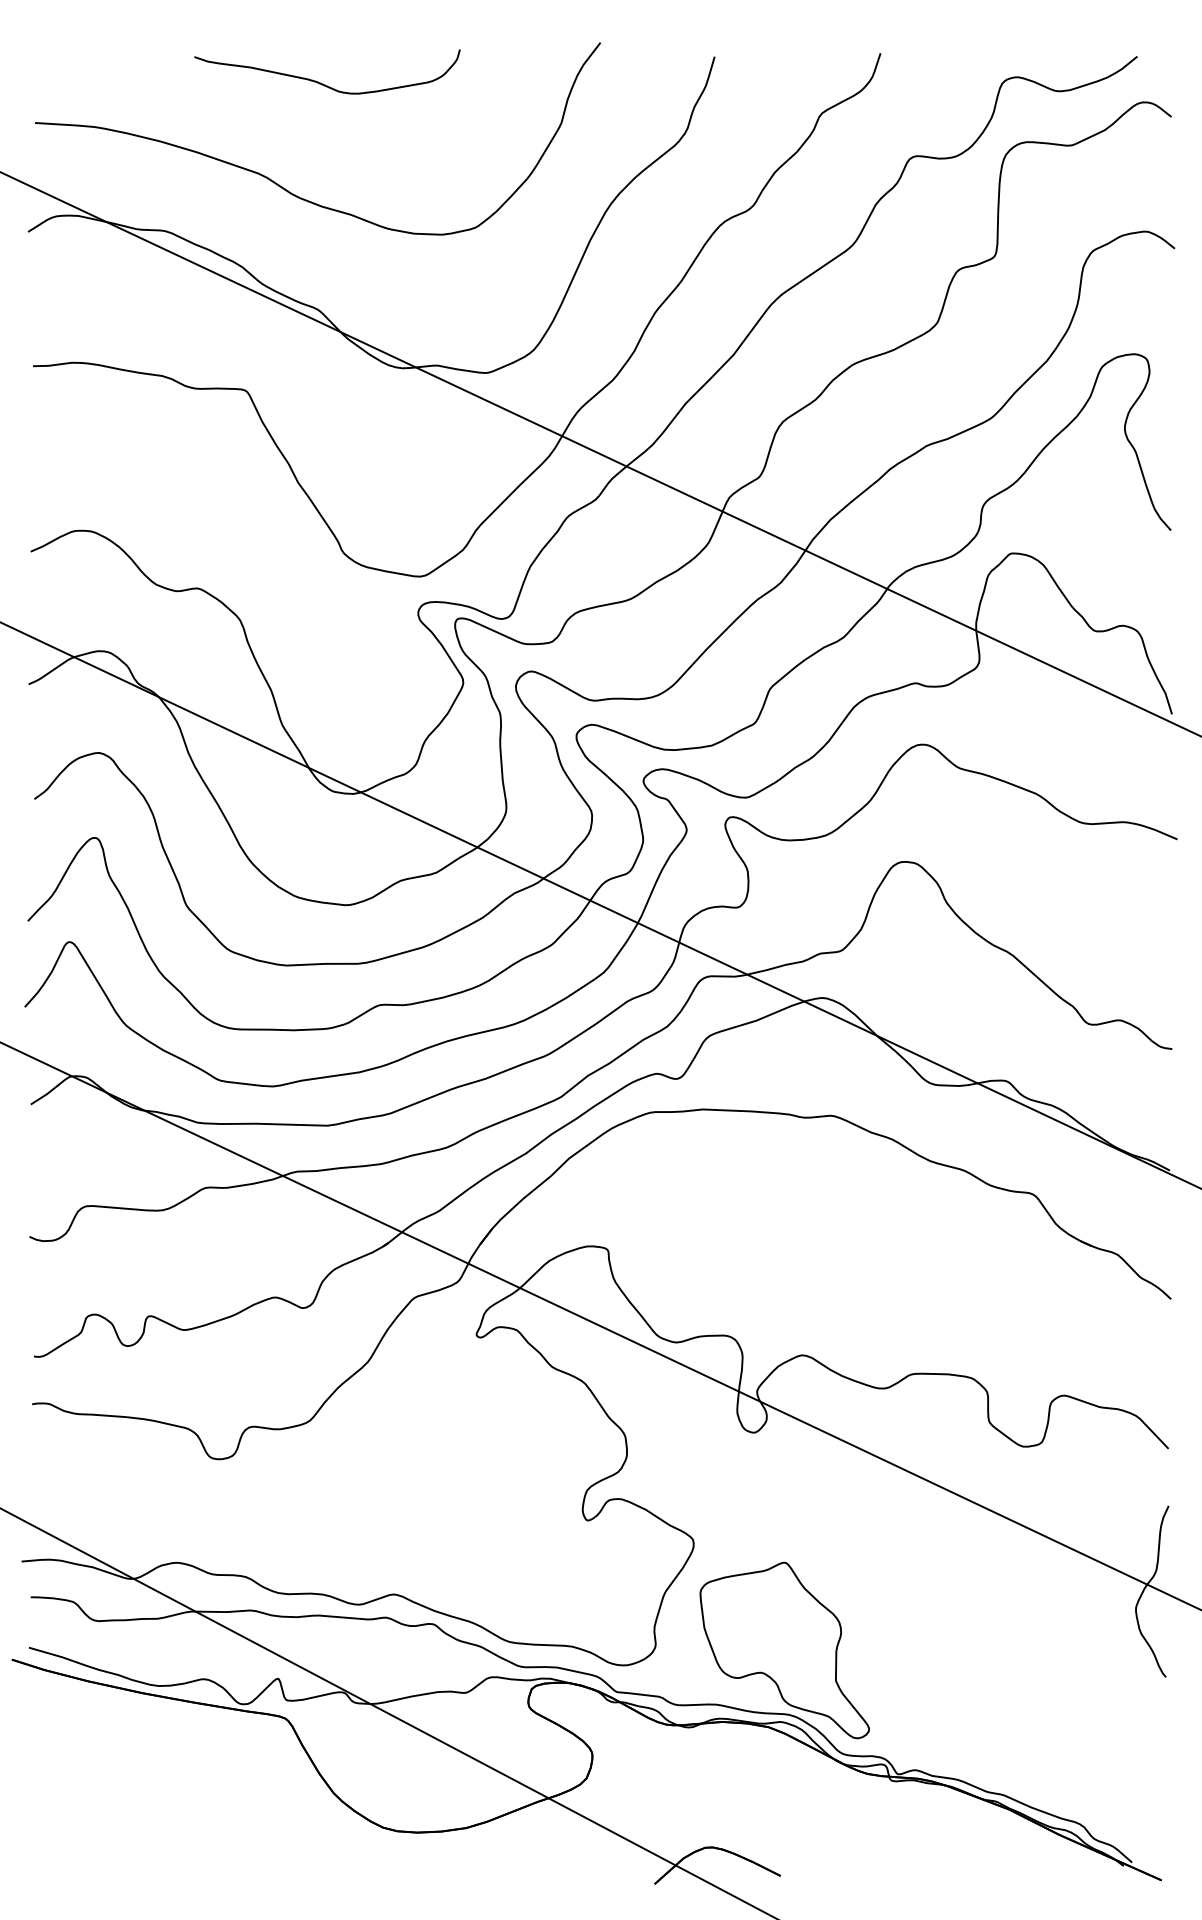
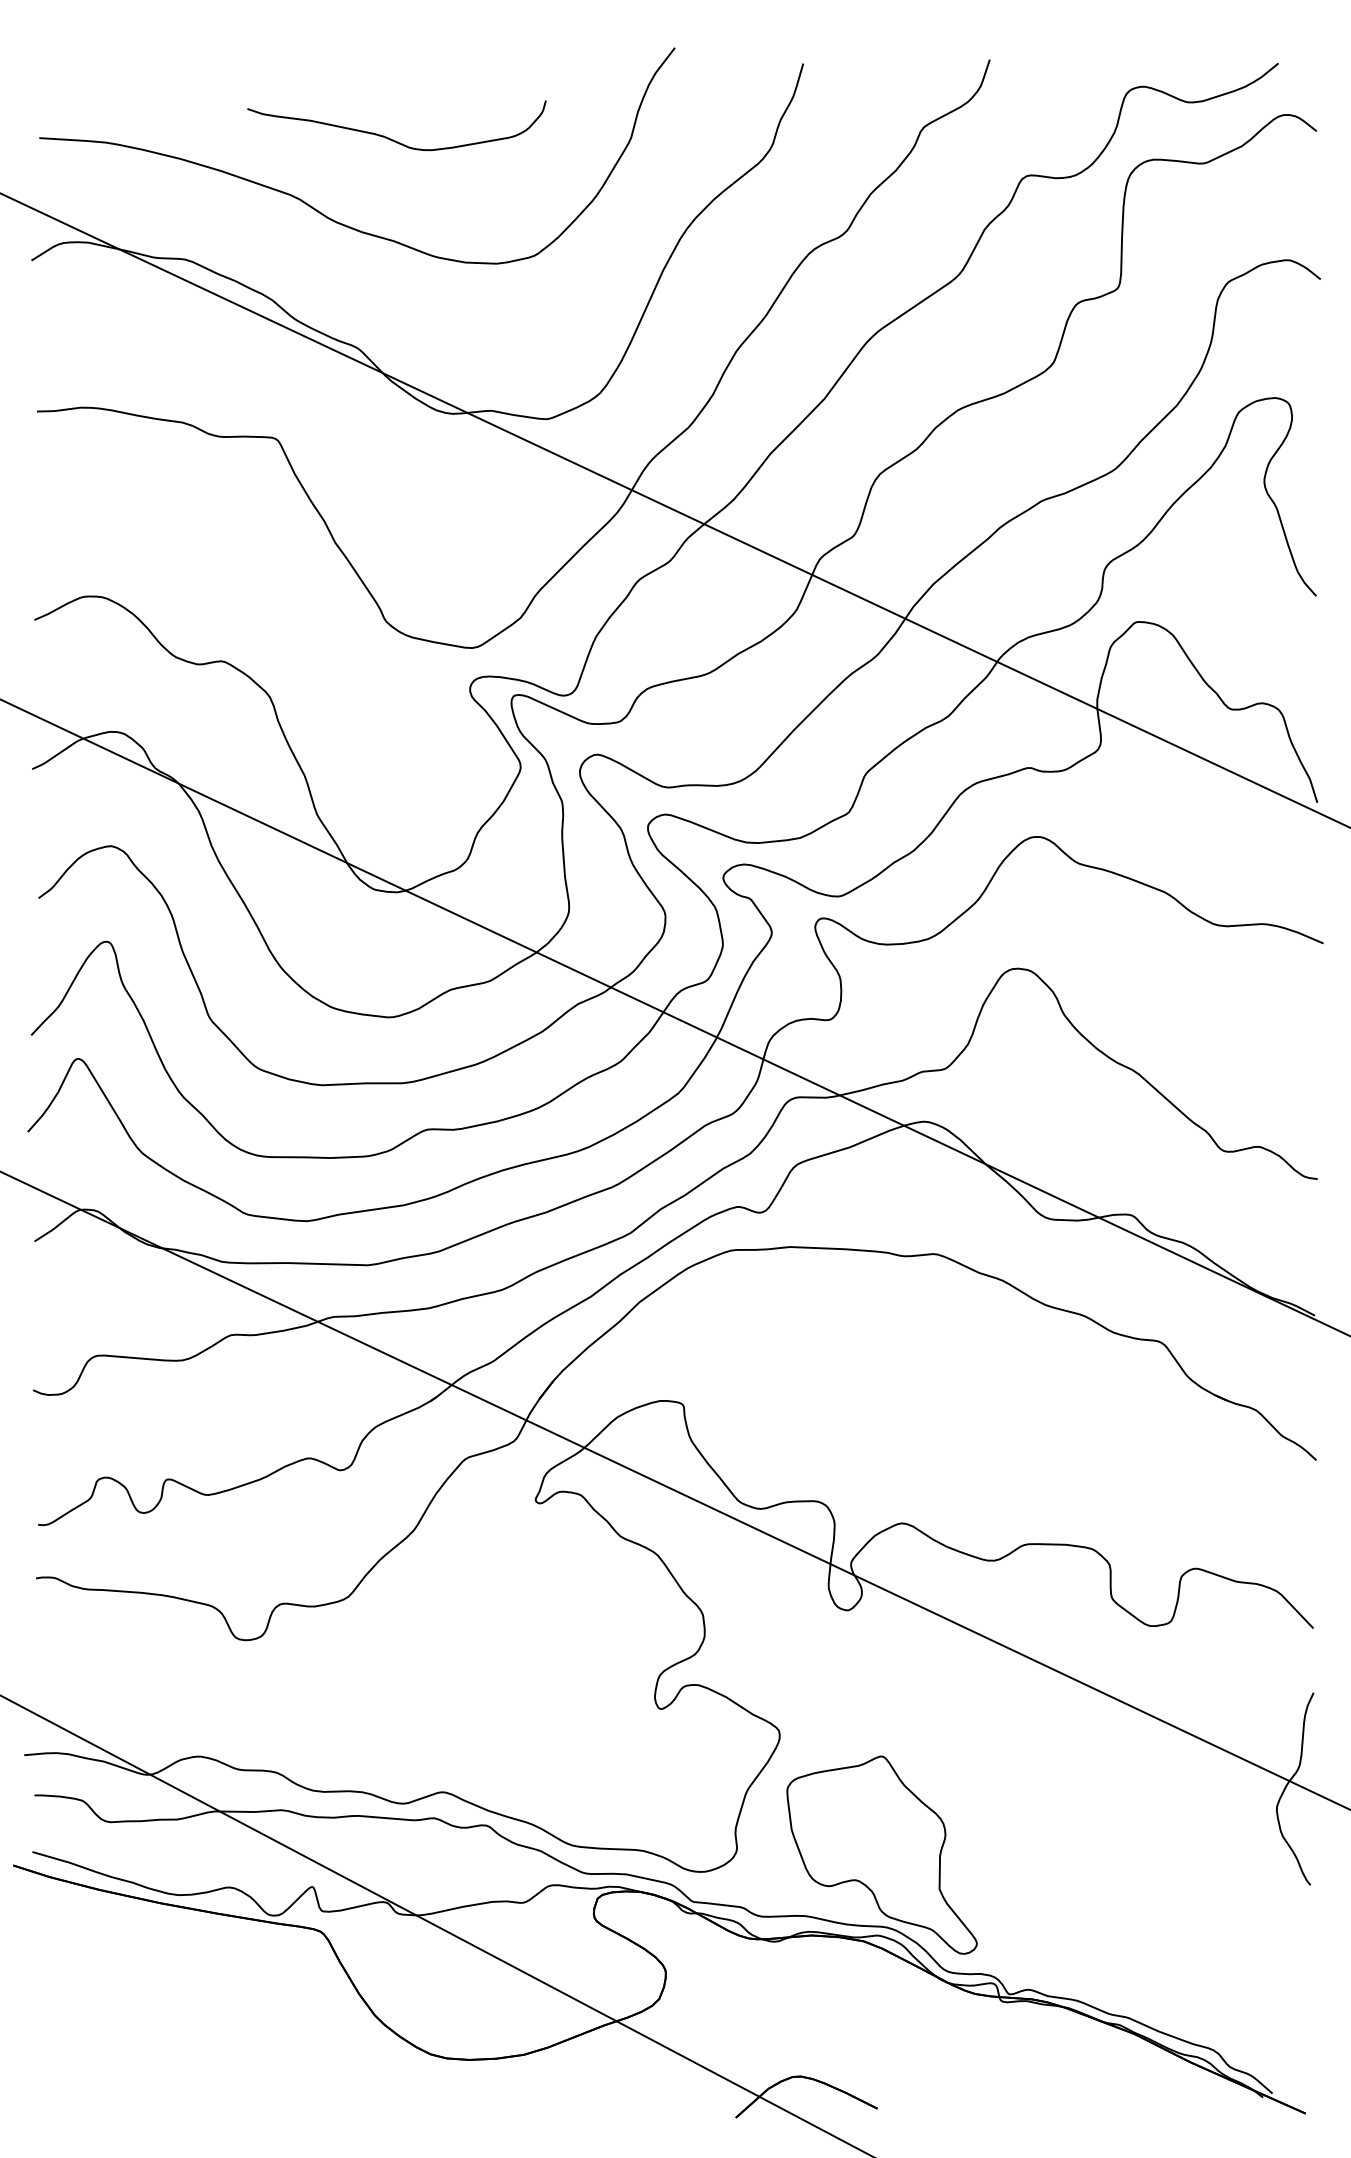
curve: (322, 83) -> (391, 138), moved

